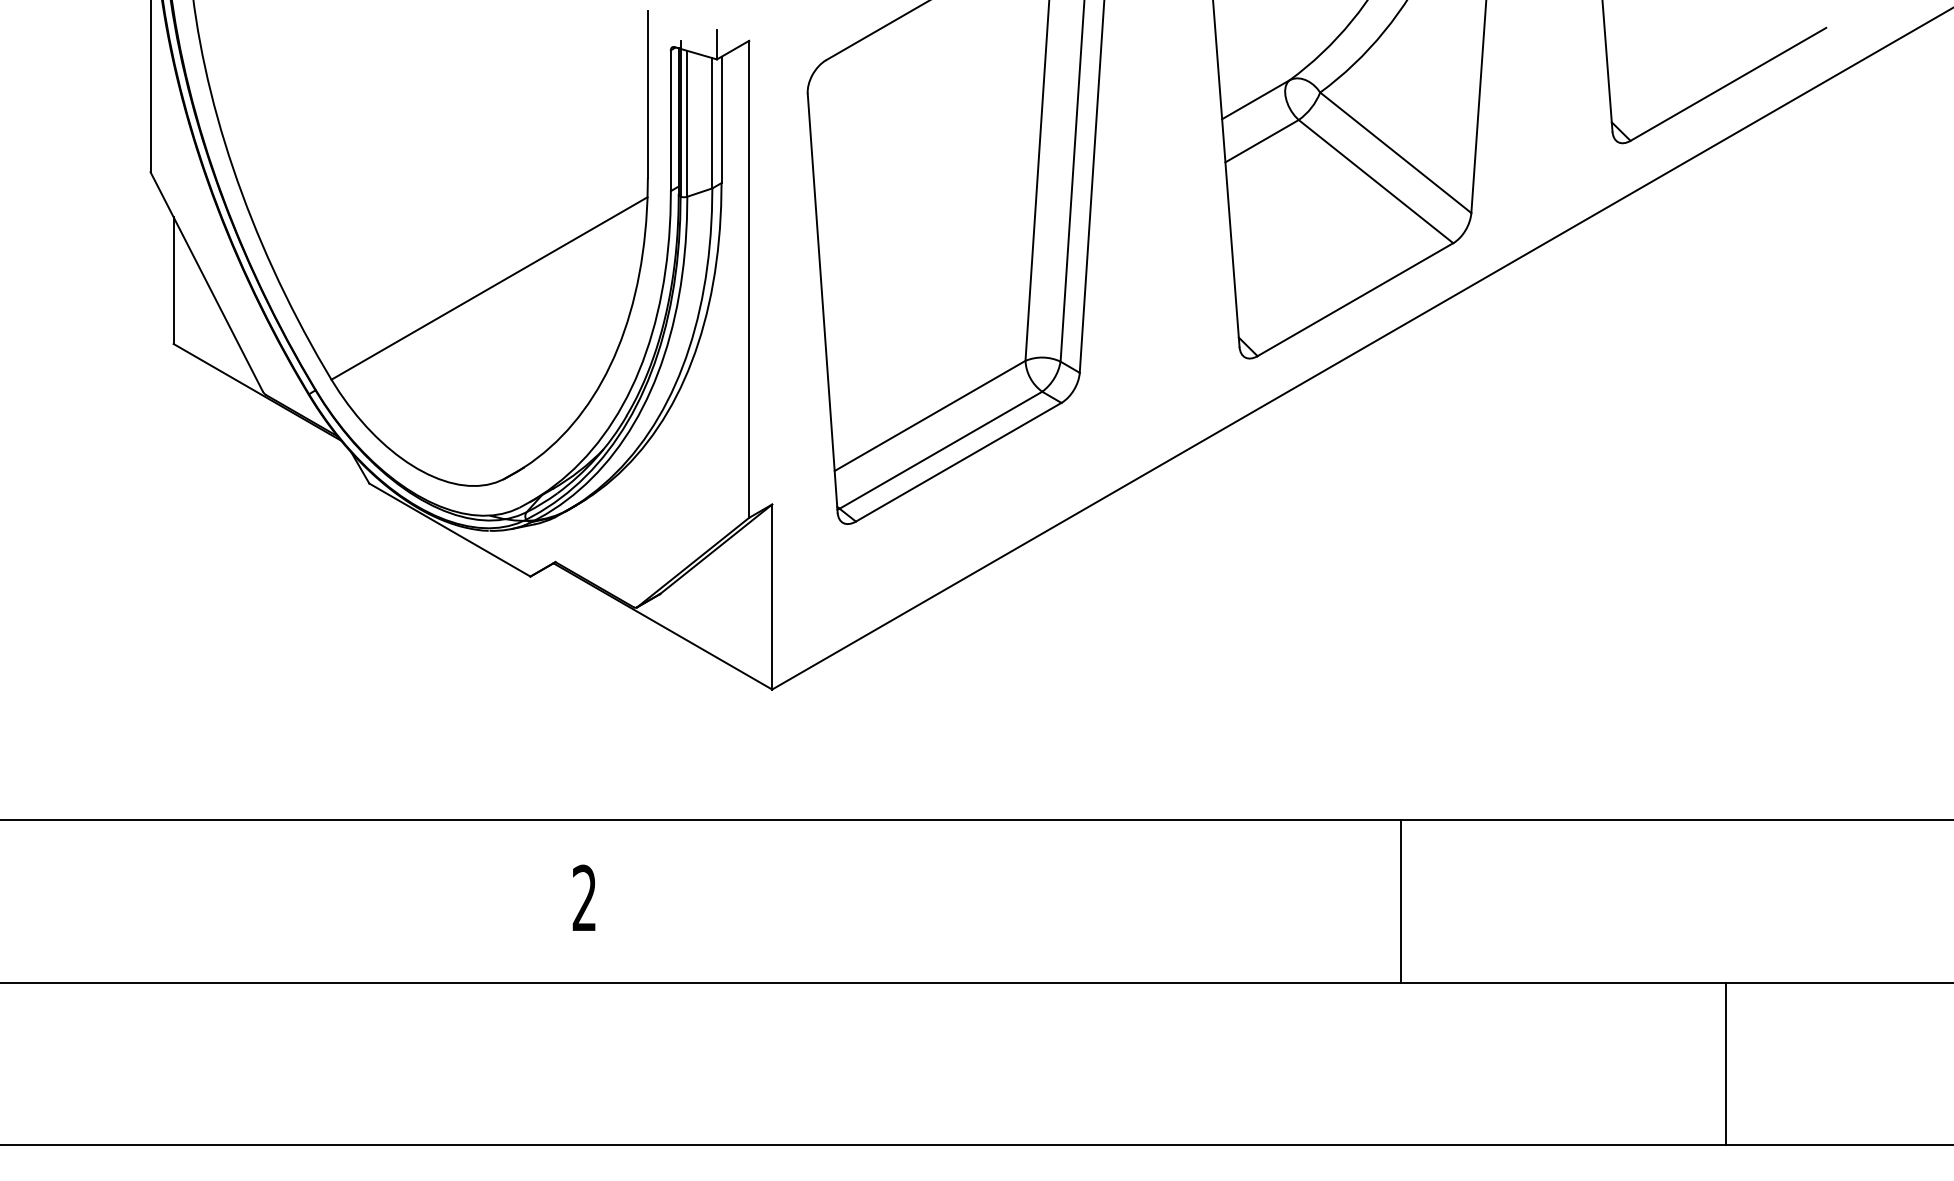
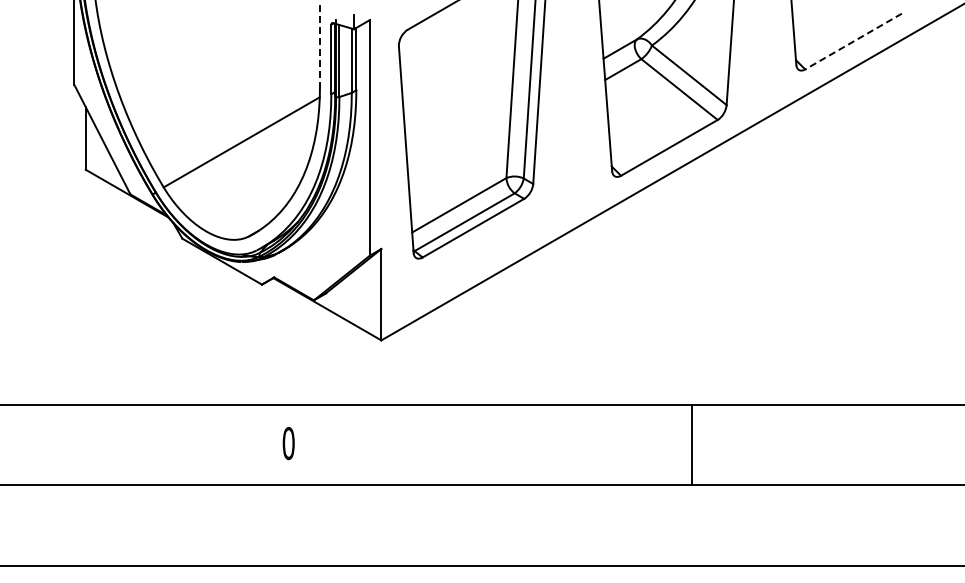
line: (1728, 84) -> (853, 41), solid -> dashed
line: (646, 94) -> (319, 46), solid -> dashed
text: (584, 898) -> (288, 443), 2 -> 0
line: (1726, 1064) -> (852, 525), removed

